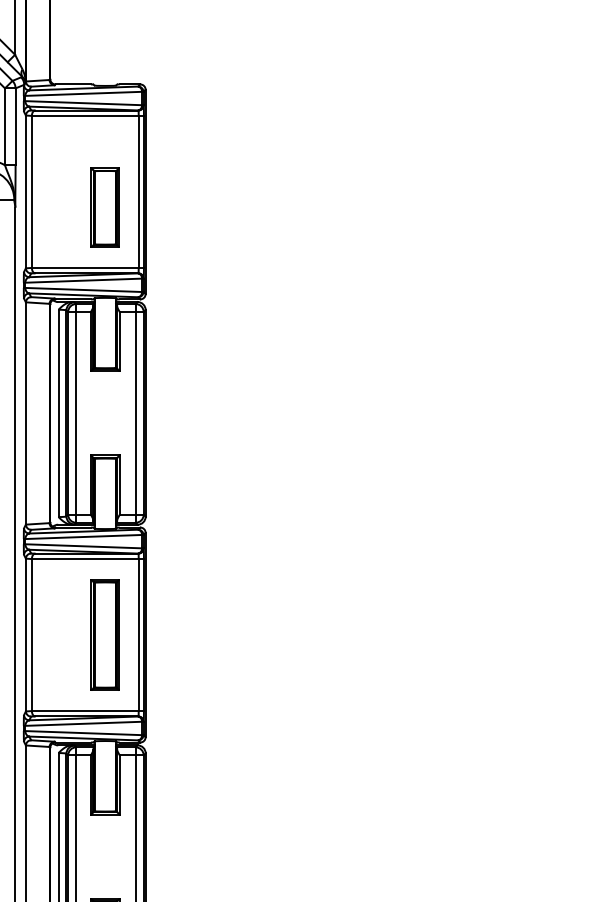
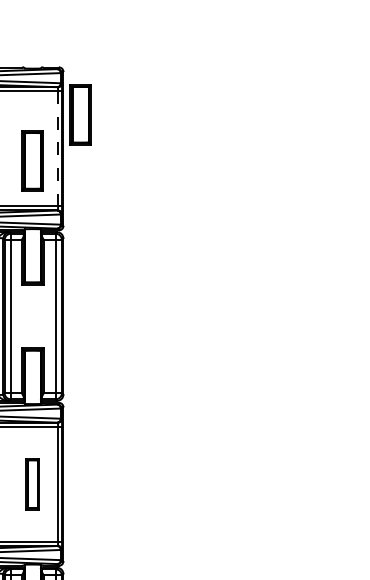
part: (167, 146) -> (79, 114), added
line: (138, 191) -> (57, 148), solid -> dashed
part: (104, 634) -> (32, 483), size x0.6

